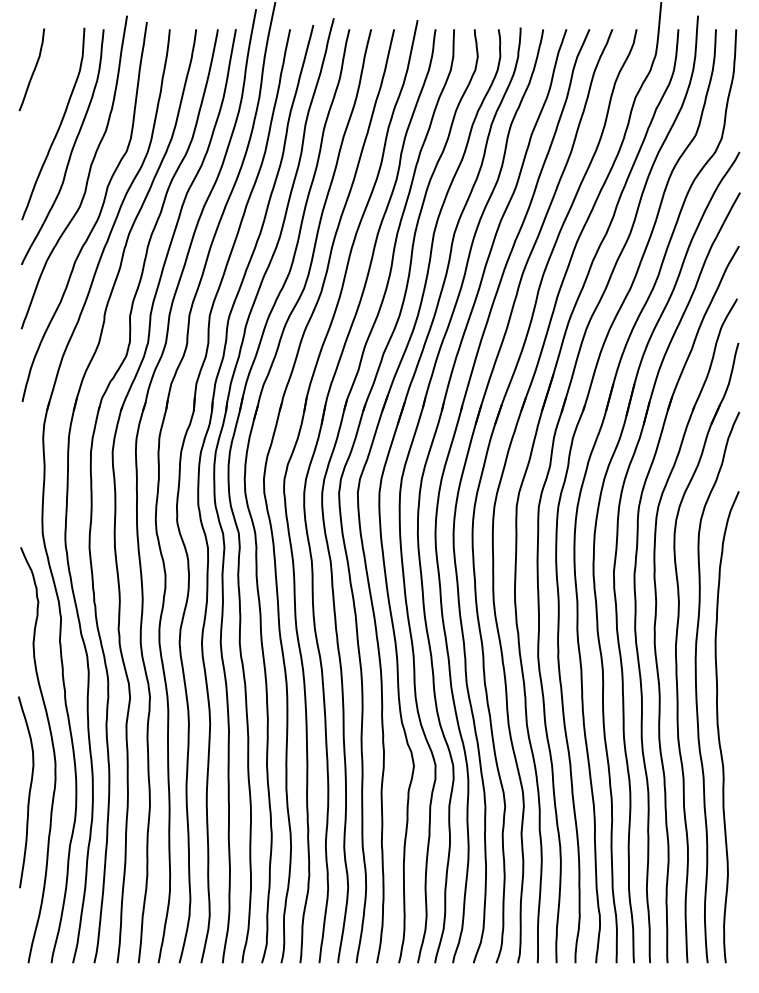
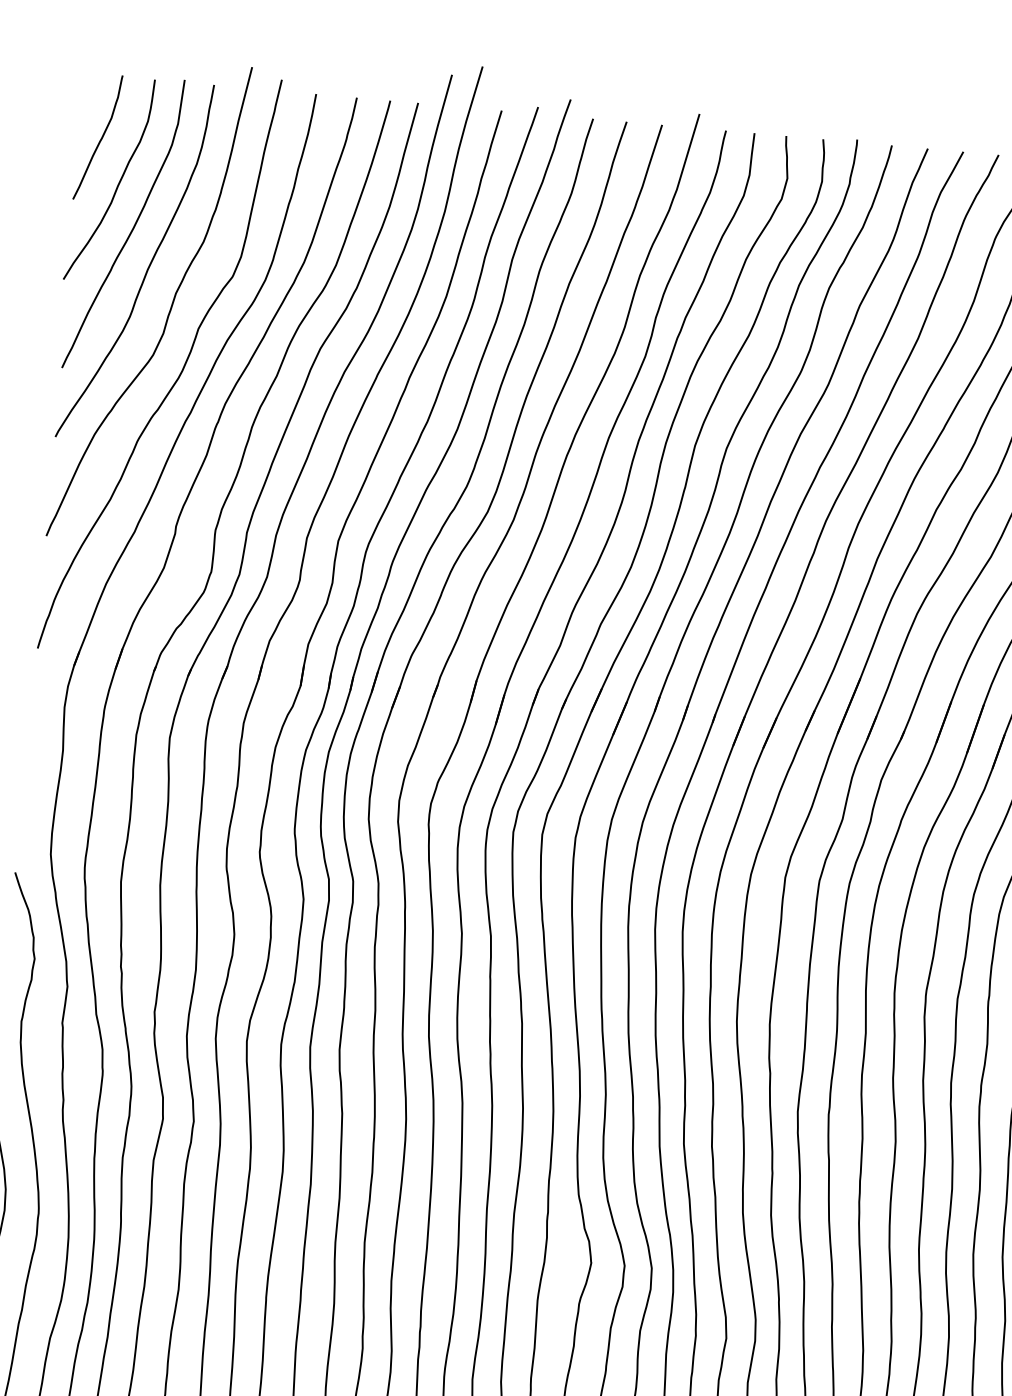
curve: (46, 99) -> (116, 185), added

